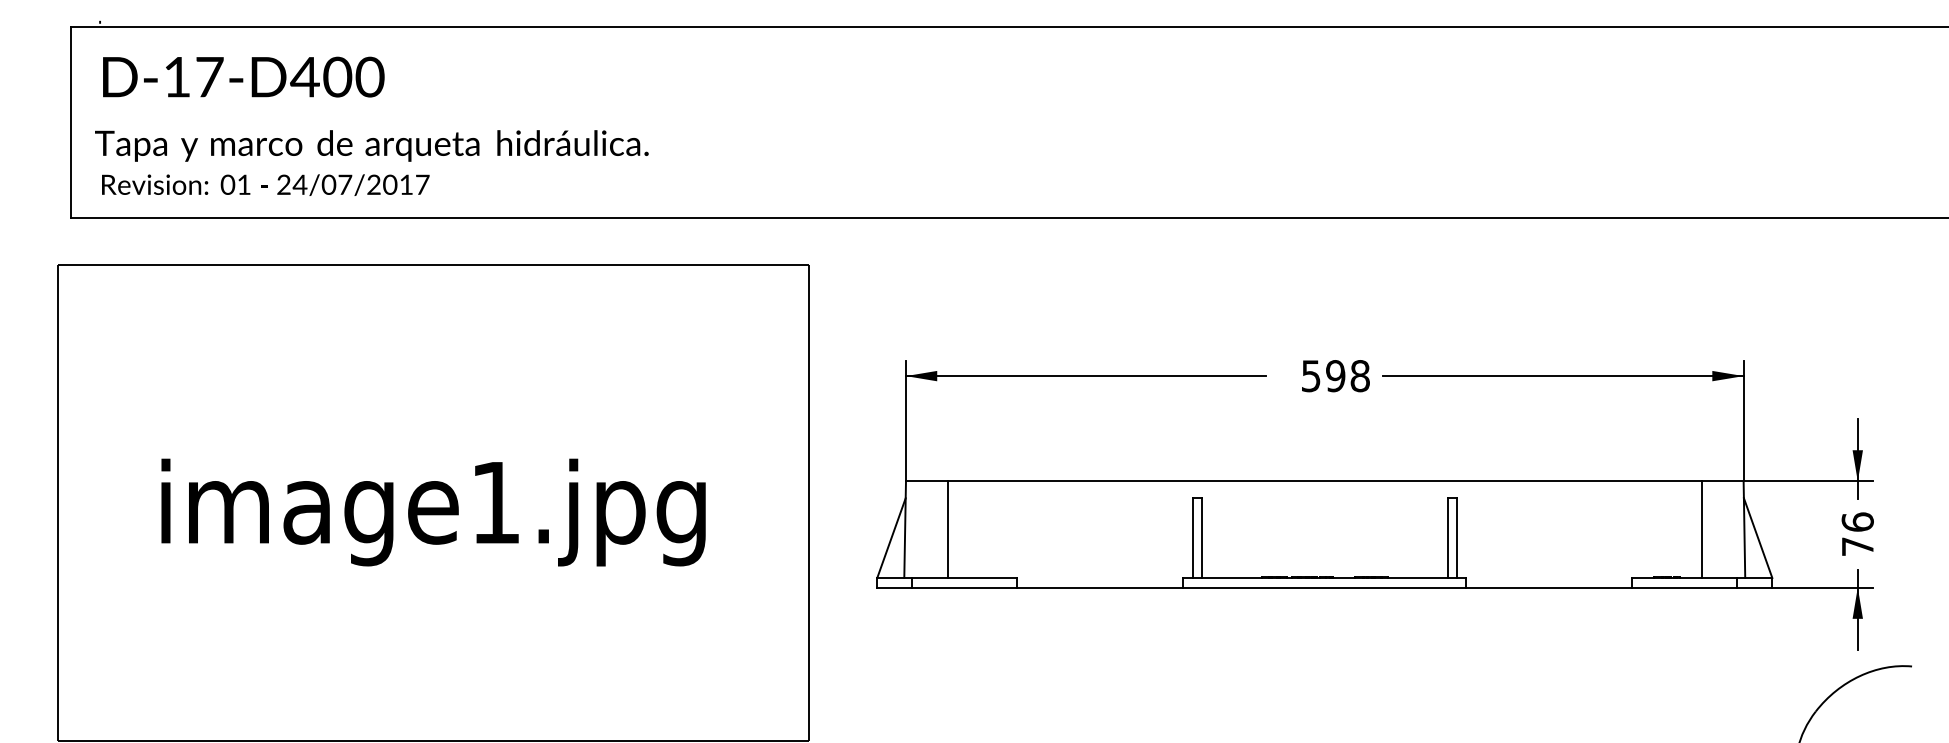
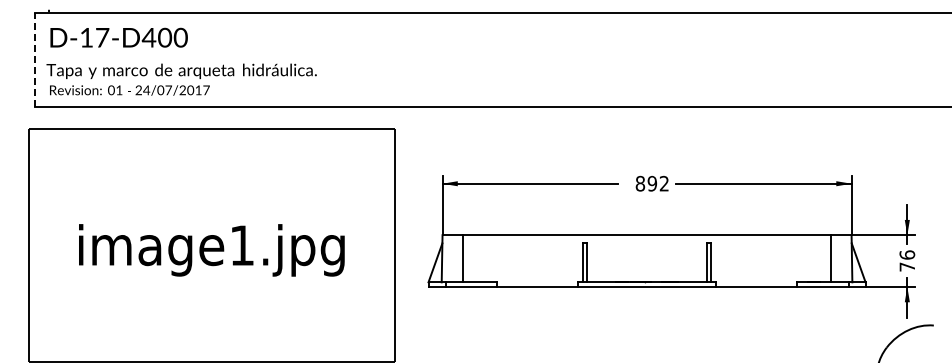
line: (70, 121) -> (34, 59), solid -> dashed
text: (1335, 375) -> (652, 183), 598 -> 892

